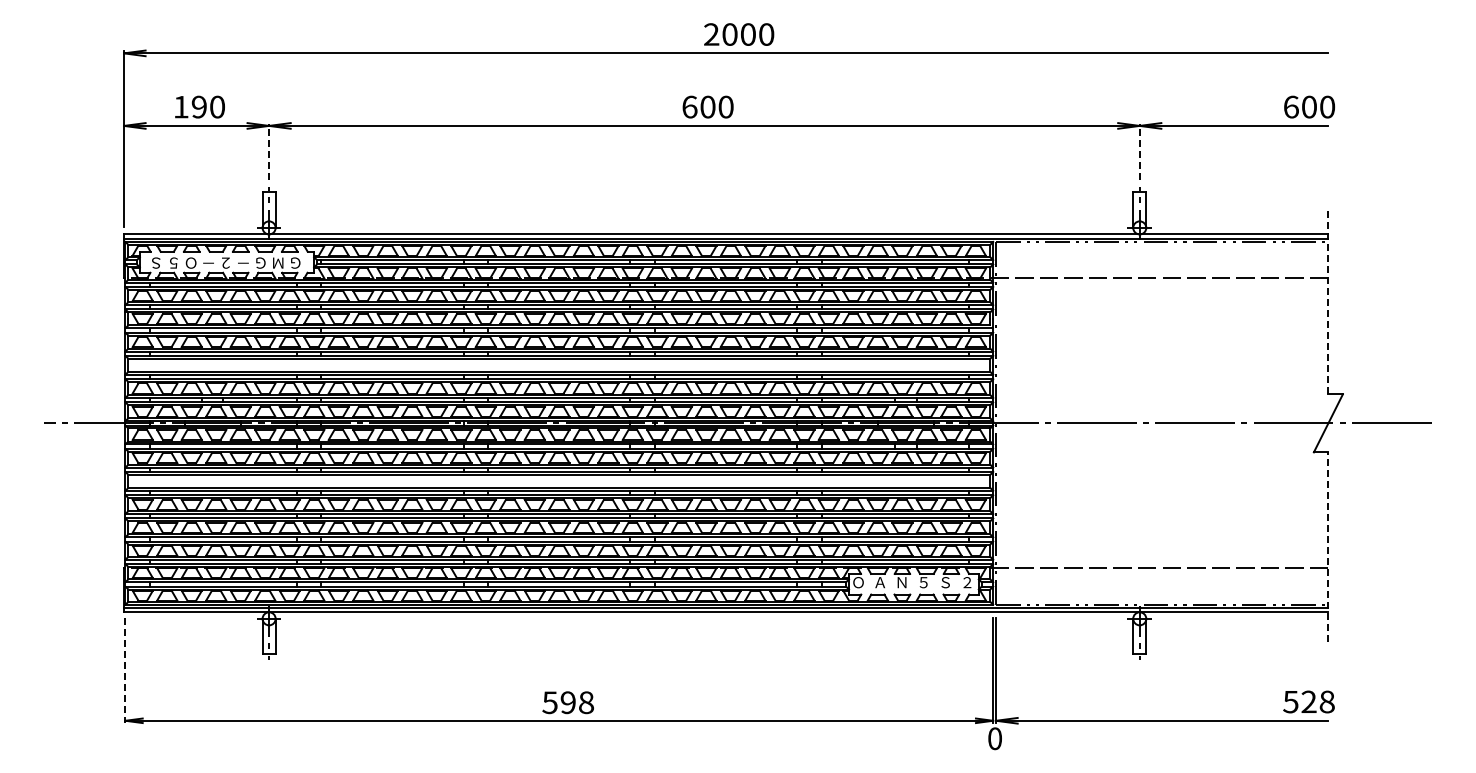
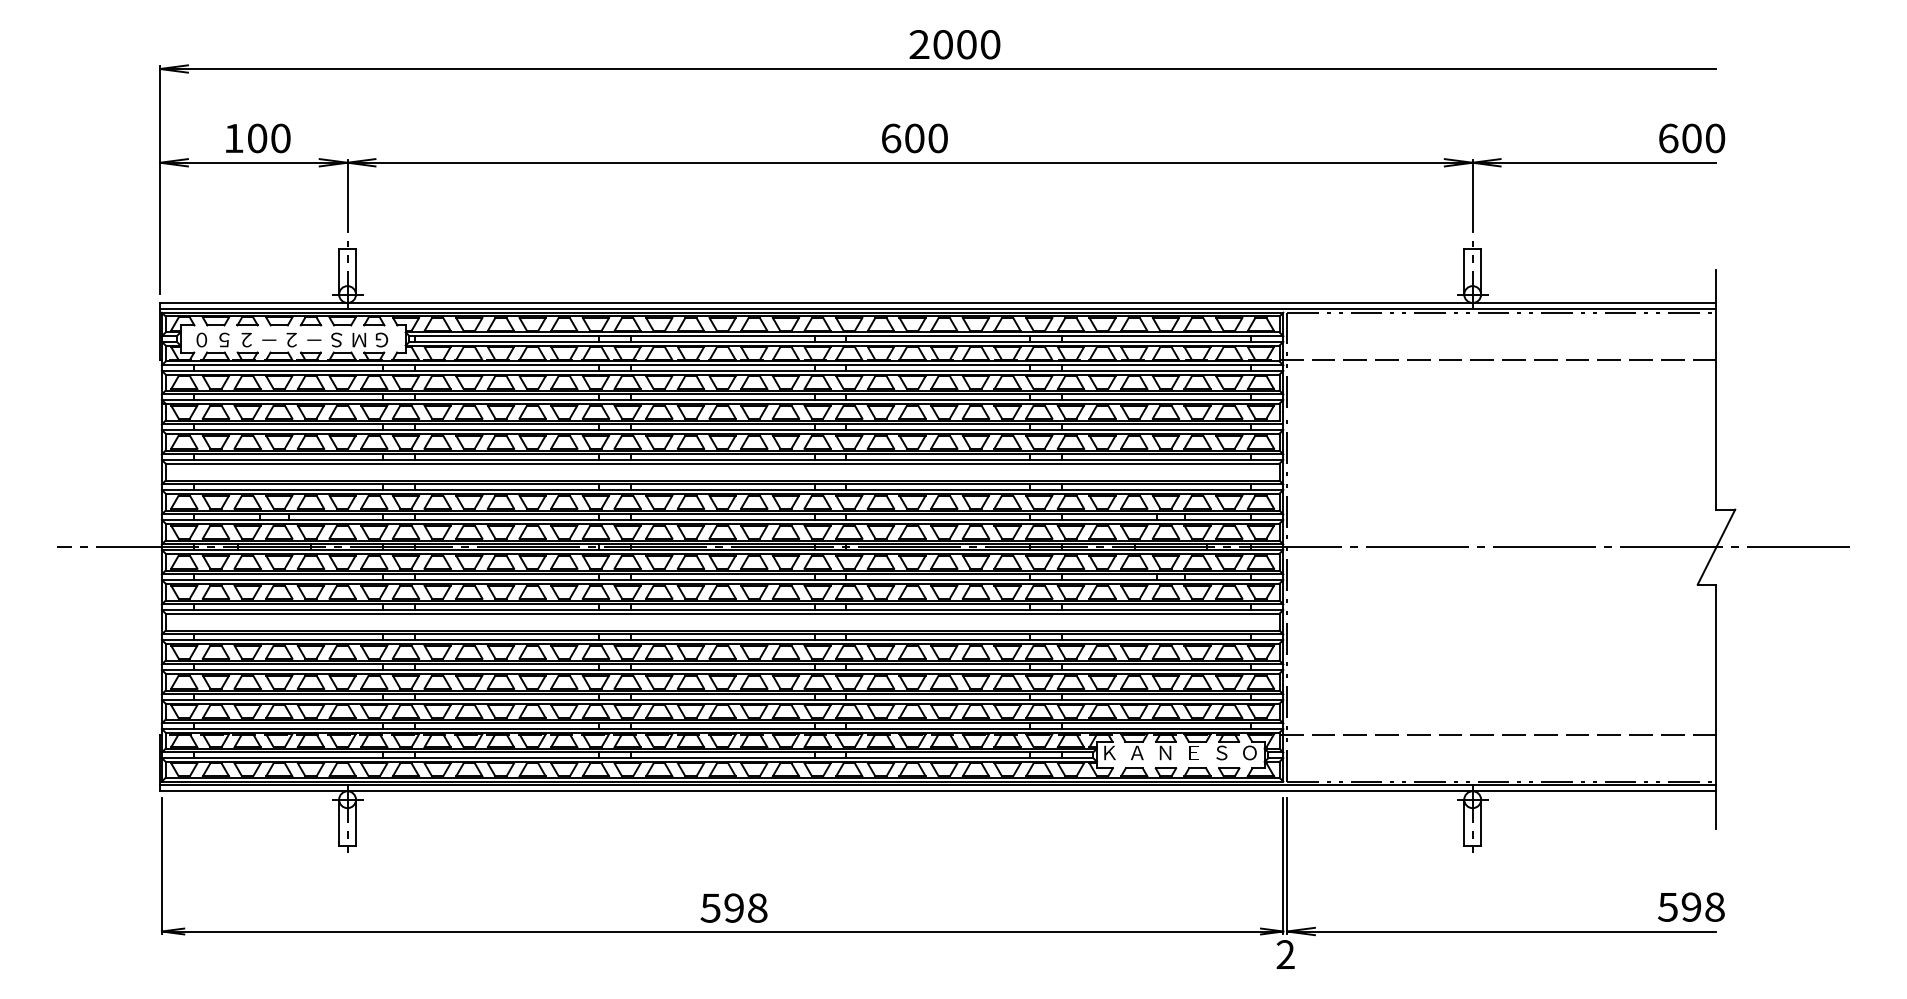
text: (198, 106) -> (256, 137), 190 -> 100
line: (269, 151) -> (348, 195), dashed -> solid
line: (1139, 151) -> (1472, 195), dashed -> solid
text: (156, 262) -> (202, 339), Ｓ -> ０
text: (190, 262) -> (245, 339), Ｏ -> ２
text: (260, 262) -> (336, 339), Ｇ -> Ｓ
line: (1328, 301) -> (1716, 389), dashed -> solid
line: (1328, 546) -> (1716, 706), dashed -> solid
text: (858, 582) -> (1109, 752), Ｏ -> Ｋ
text: (923, 582) -> (1193, 752), ５ -> Ｅ
text: (967, 582) -> (1250, 752), ２ -> Ｏ
line: (125, 670) -> (161, 866), dashed -> solid
text: (1308, 702) -> (1690, 907), 528 -> 598
text: (994, 738) -> (1284, 954), 0 -> 2

